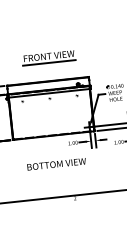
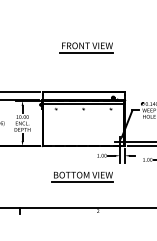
part: (48, 57) -> (86, 47), moved
line: (56, 170) -> (82, 181), added

